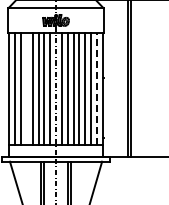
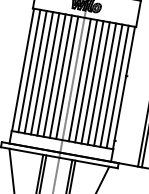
line: (26, 88) -> (41, 72), added
line: (96, 88) -> (117, 86), dashed -> solid

